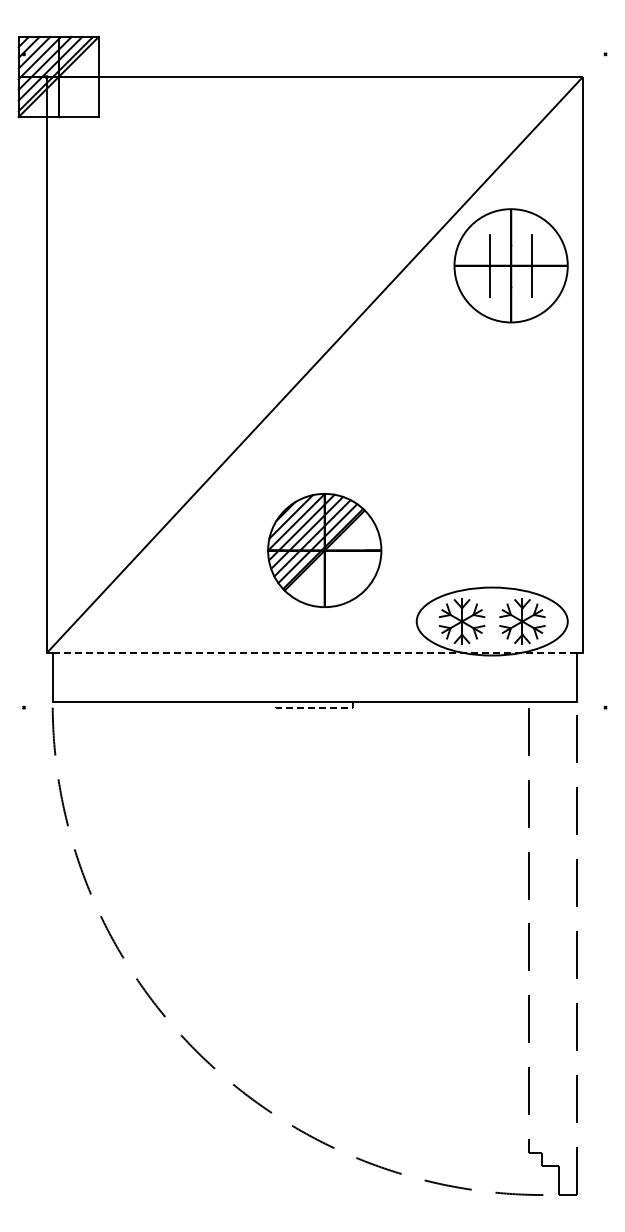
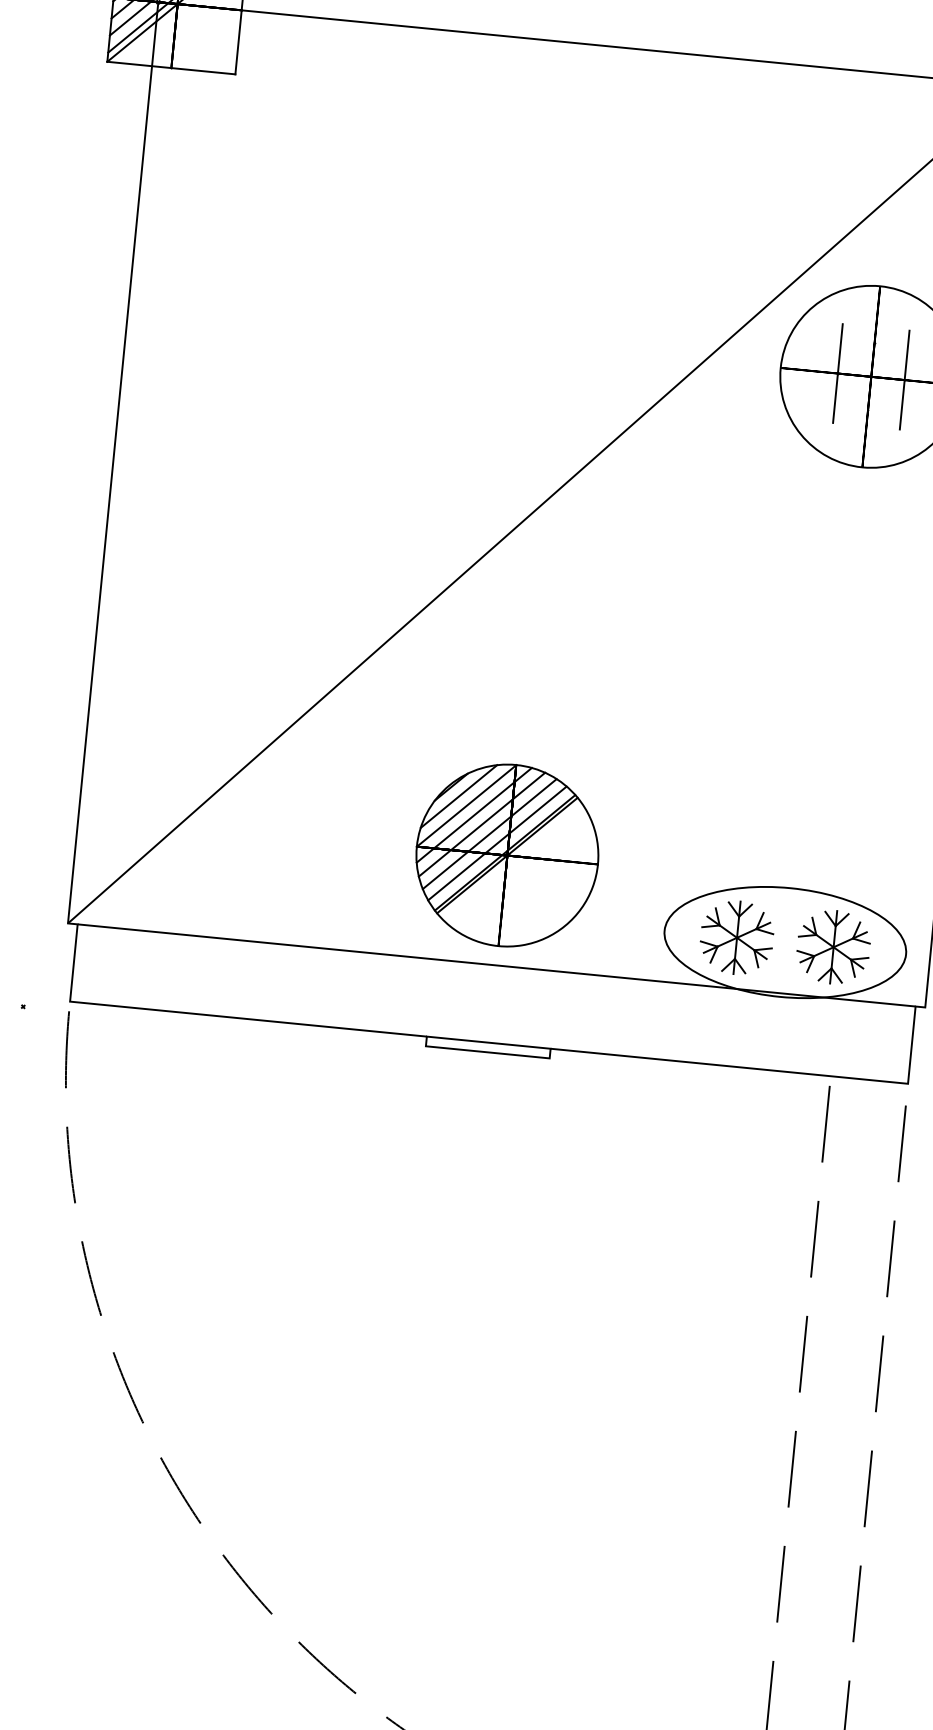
part: (324, 549) -> (507, 853), moved
line: (315, 653) -> (497, 965), dashed -> solid
line: (314, 707) -> (487, 1052), dashed -> solid

